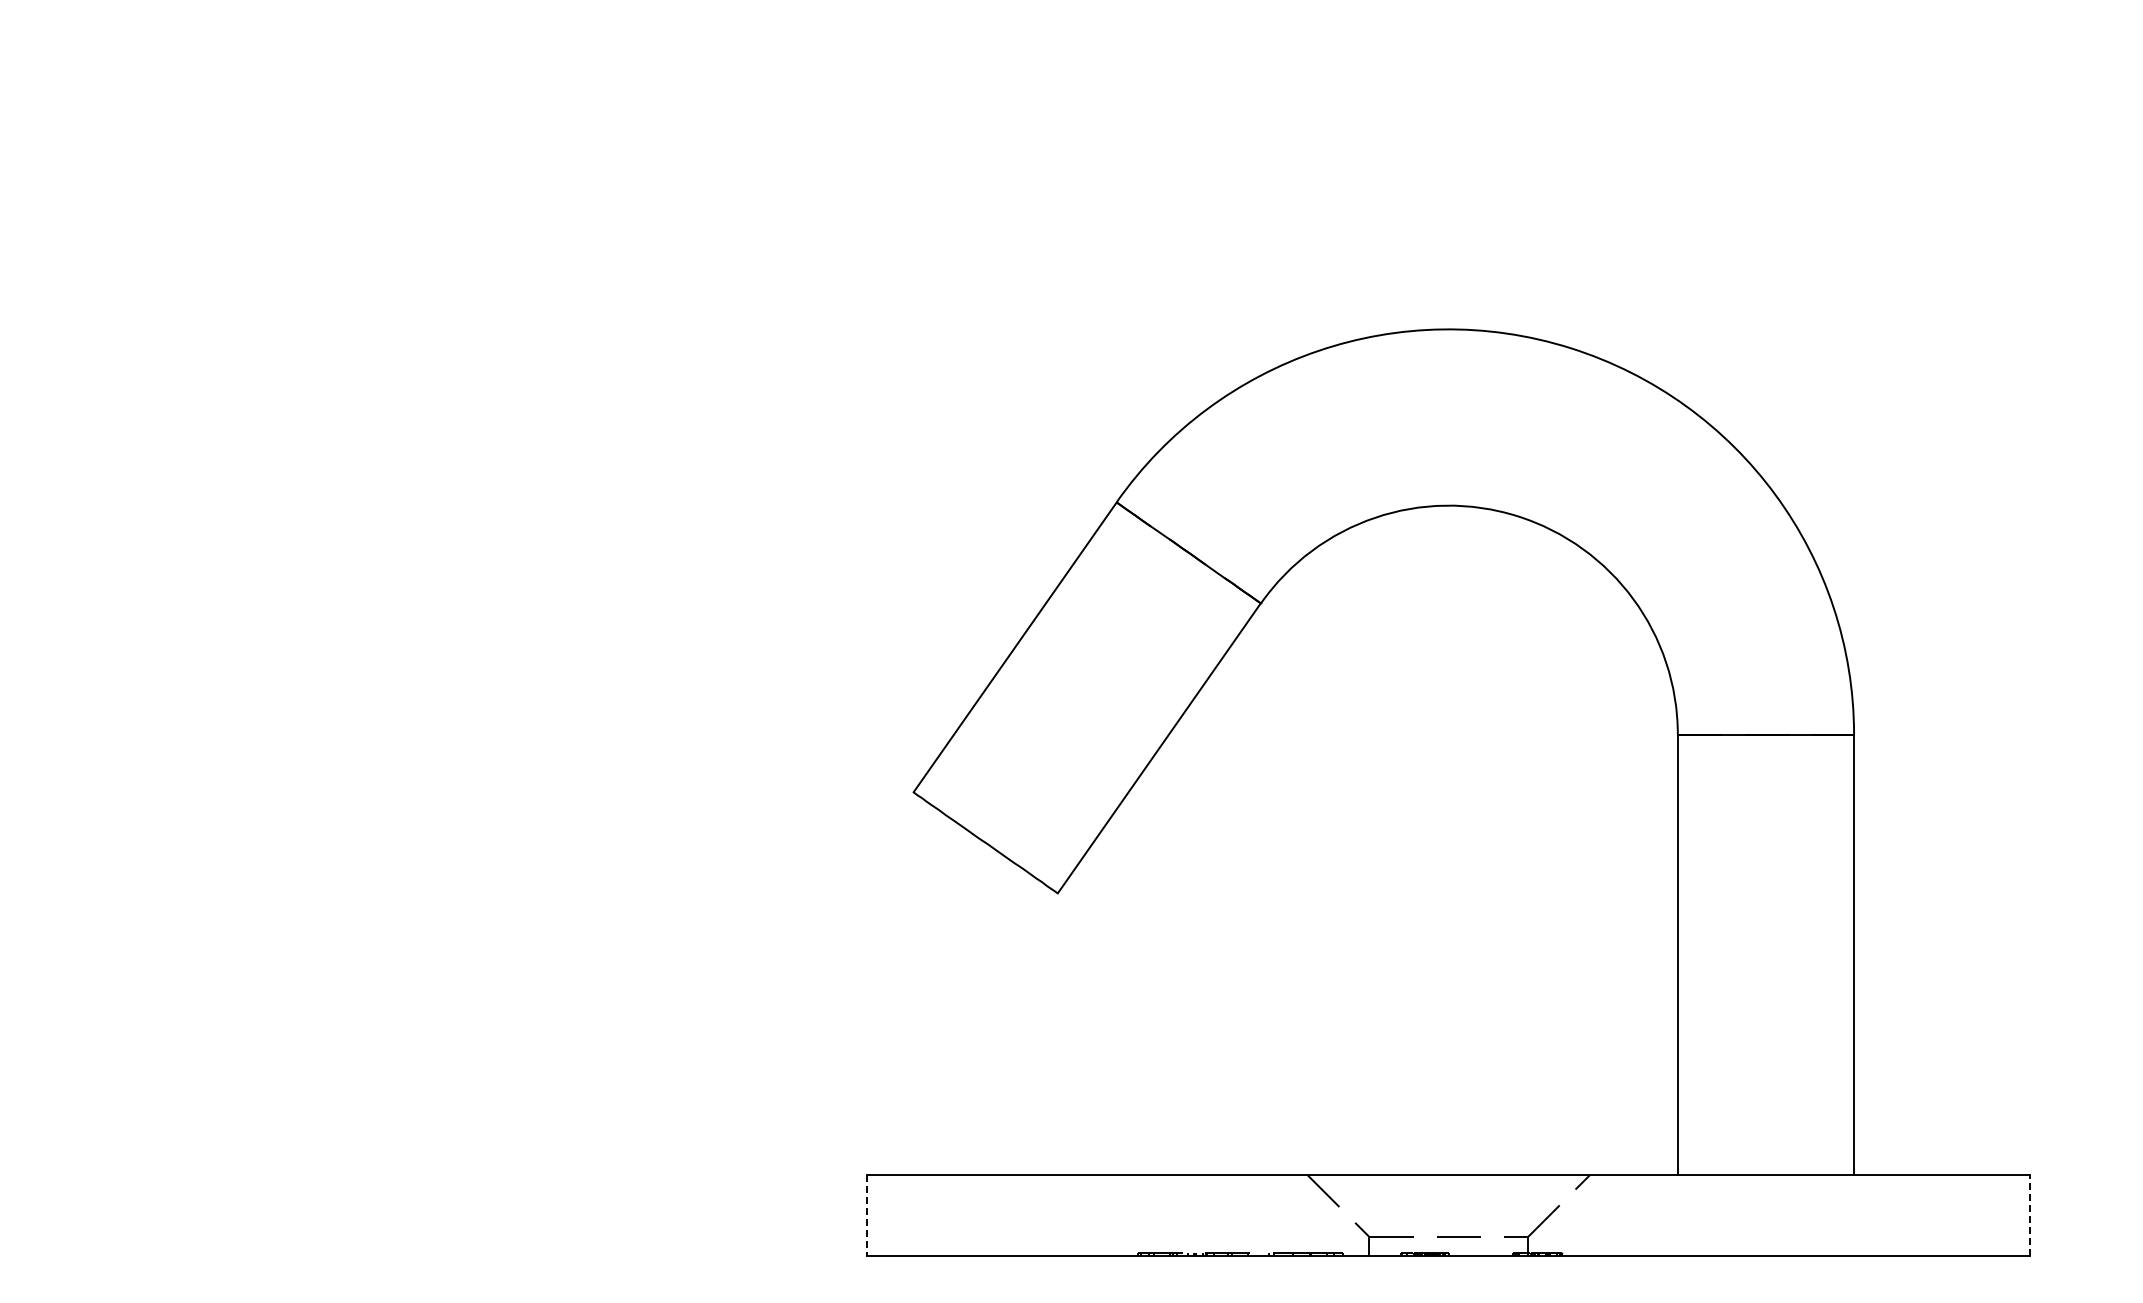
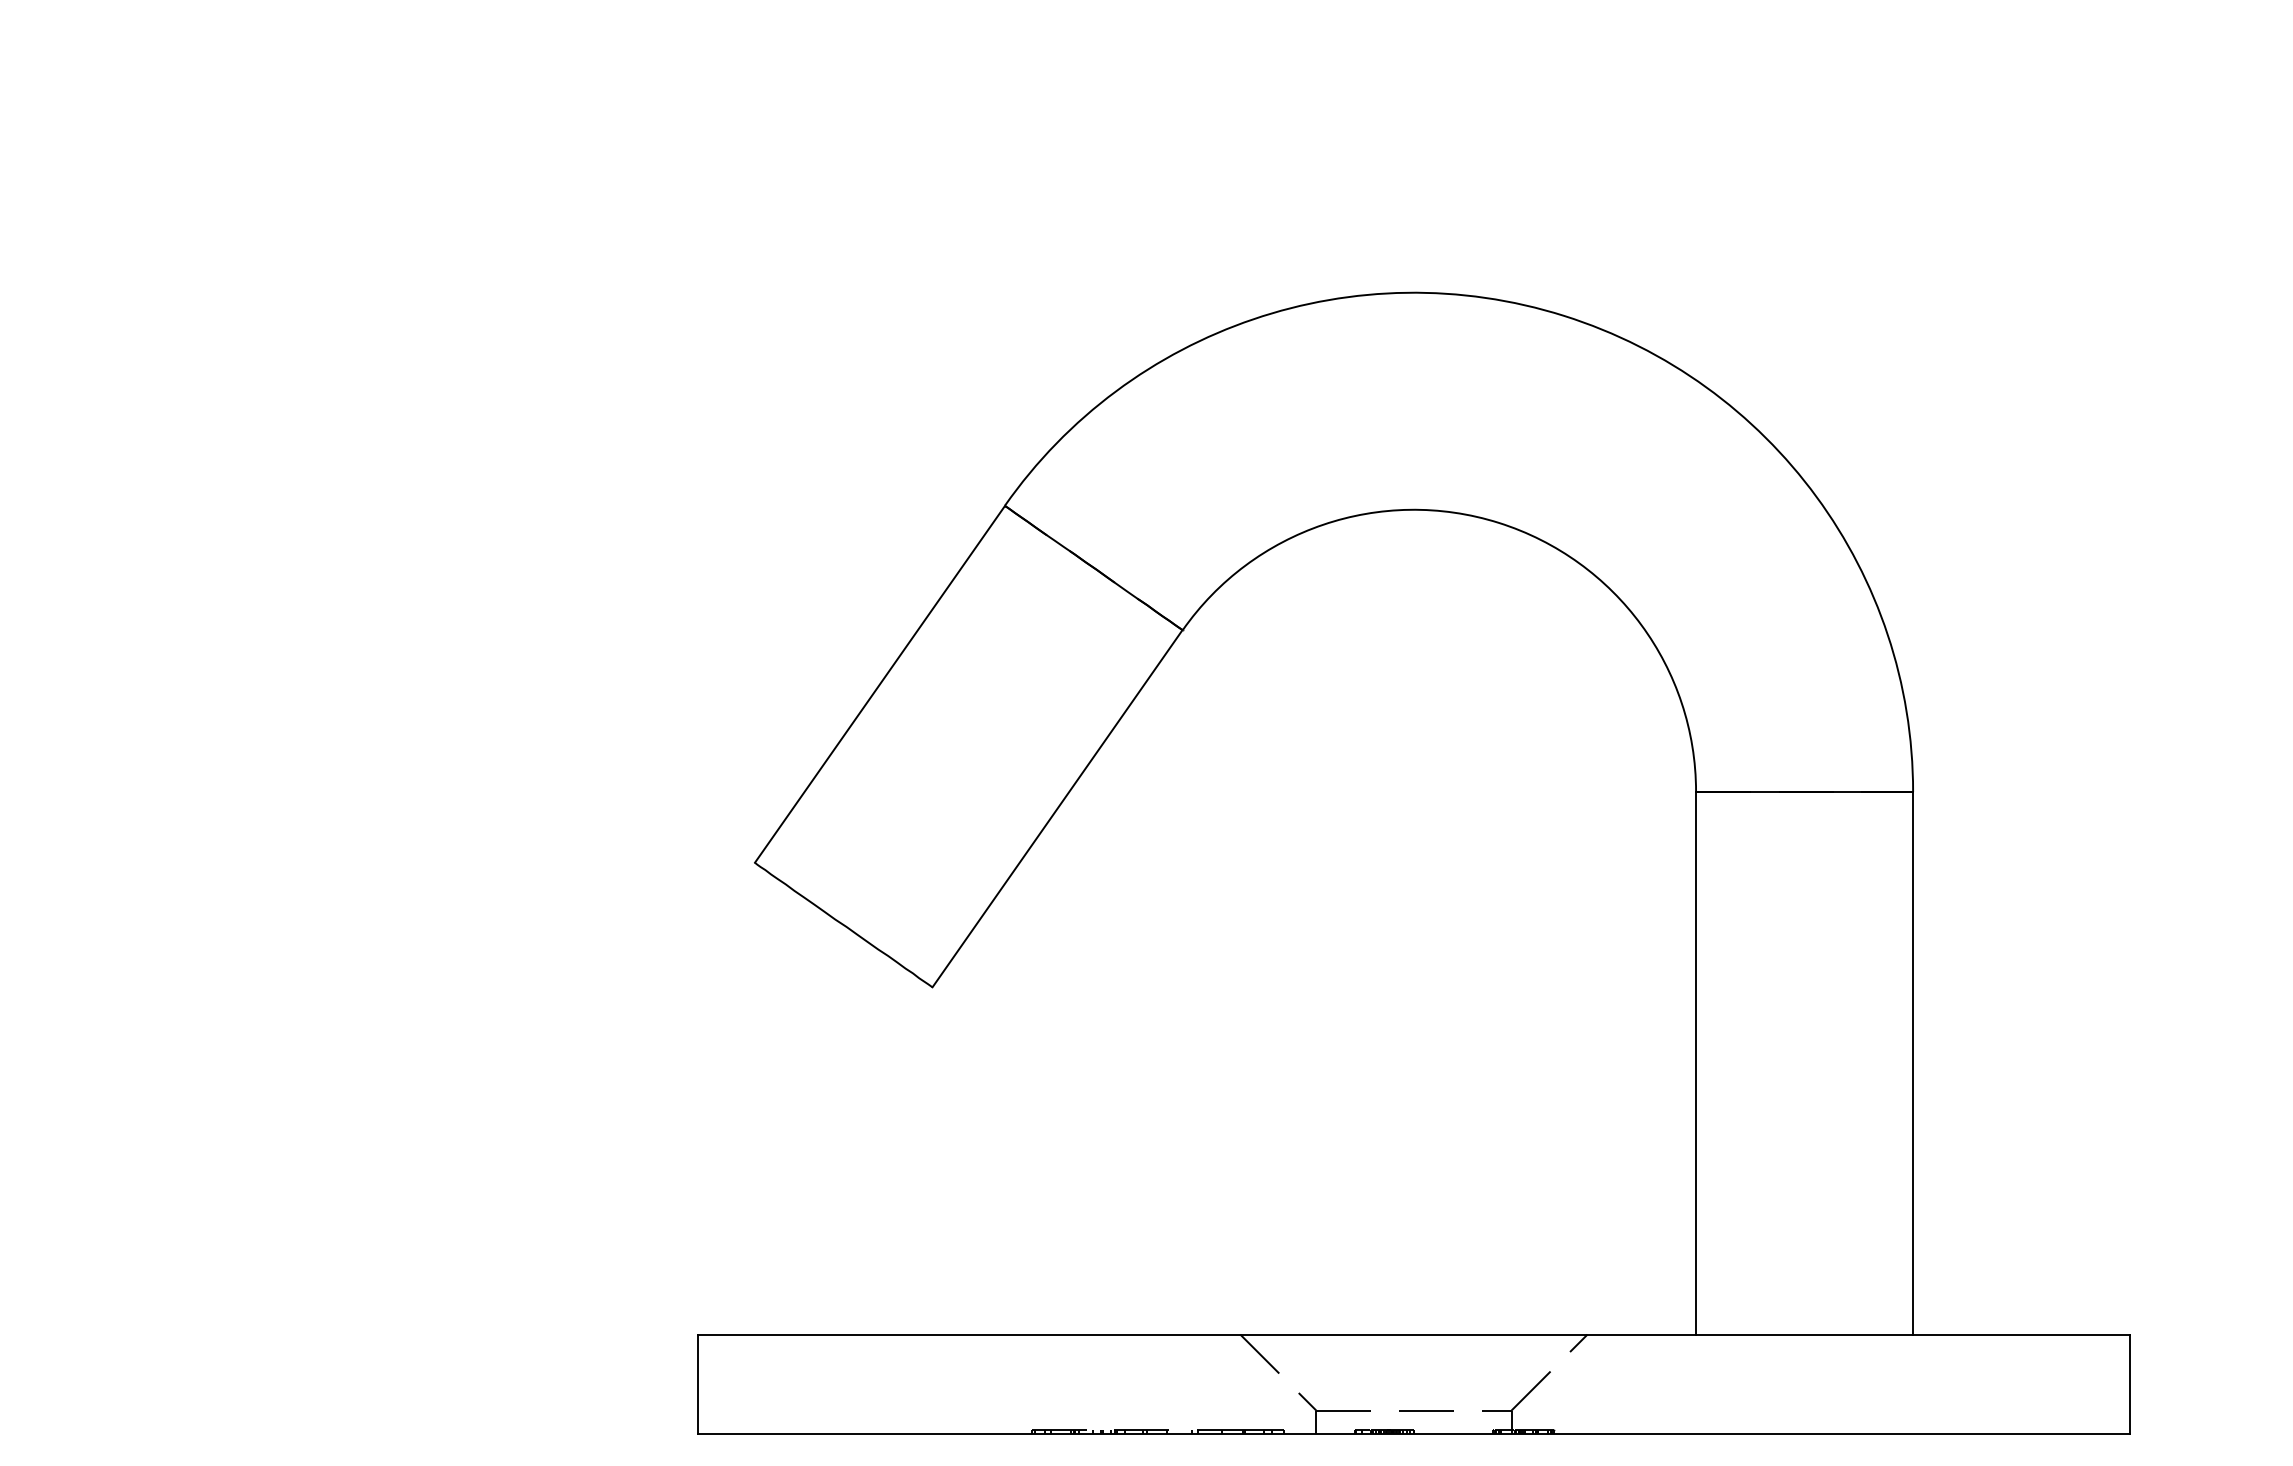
line: (867, 1215) -> (698, 1383), dashed -> solid
line: (2030, 1215) -> (2130, 1383), dashed -> solid

